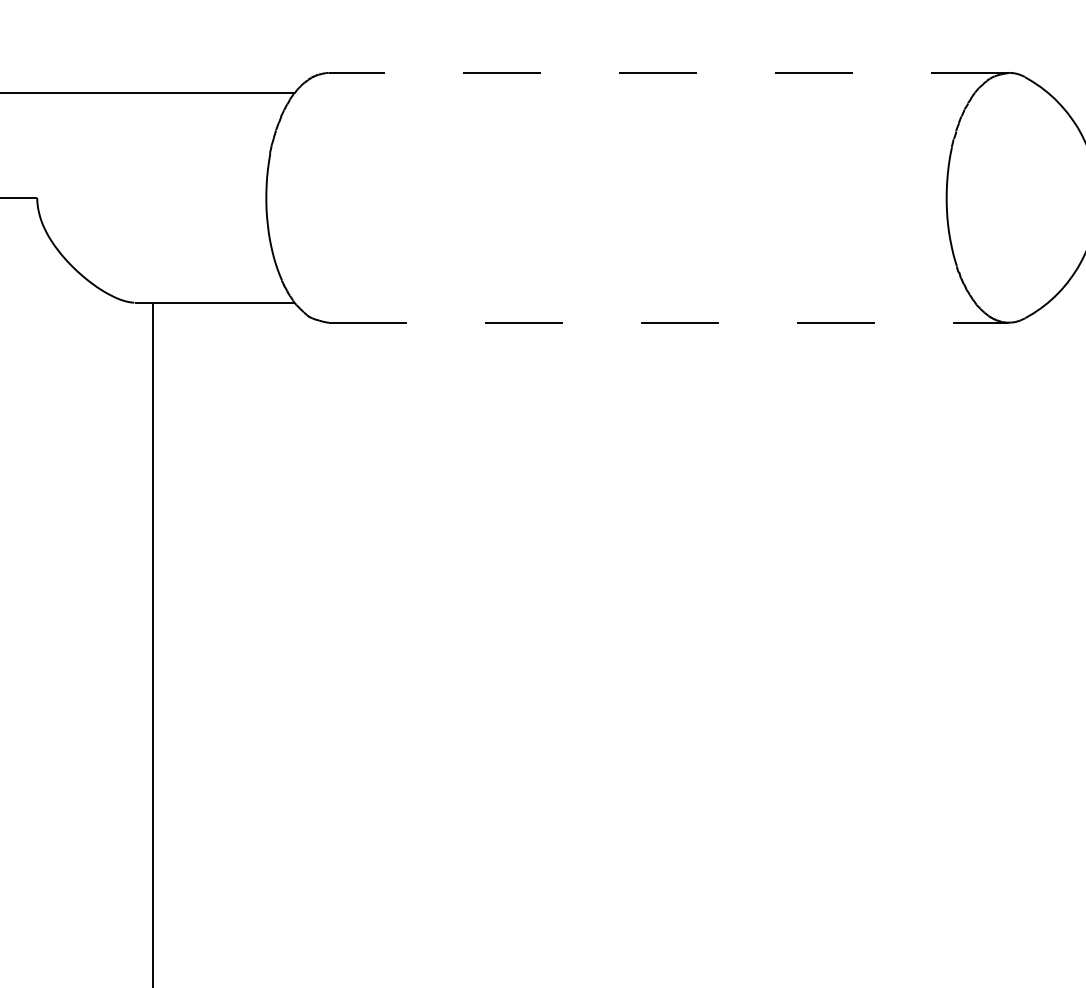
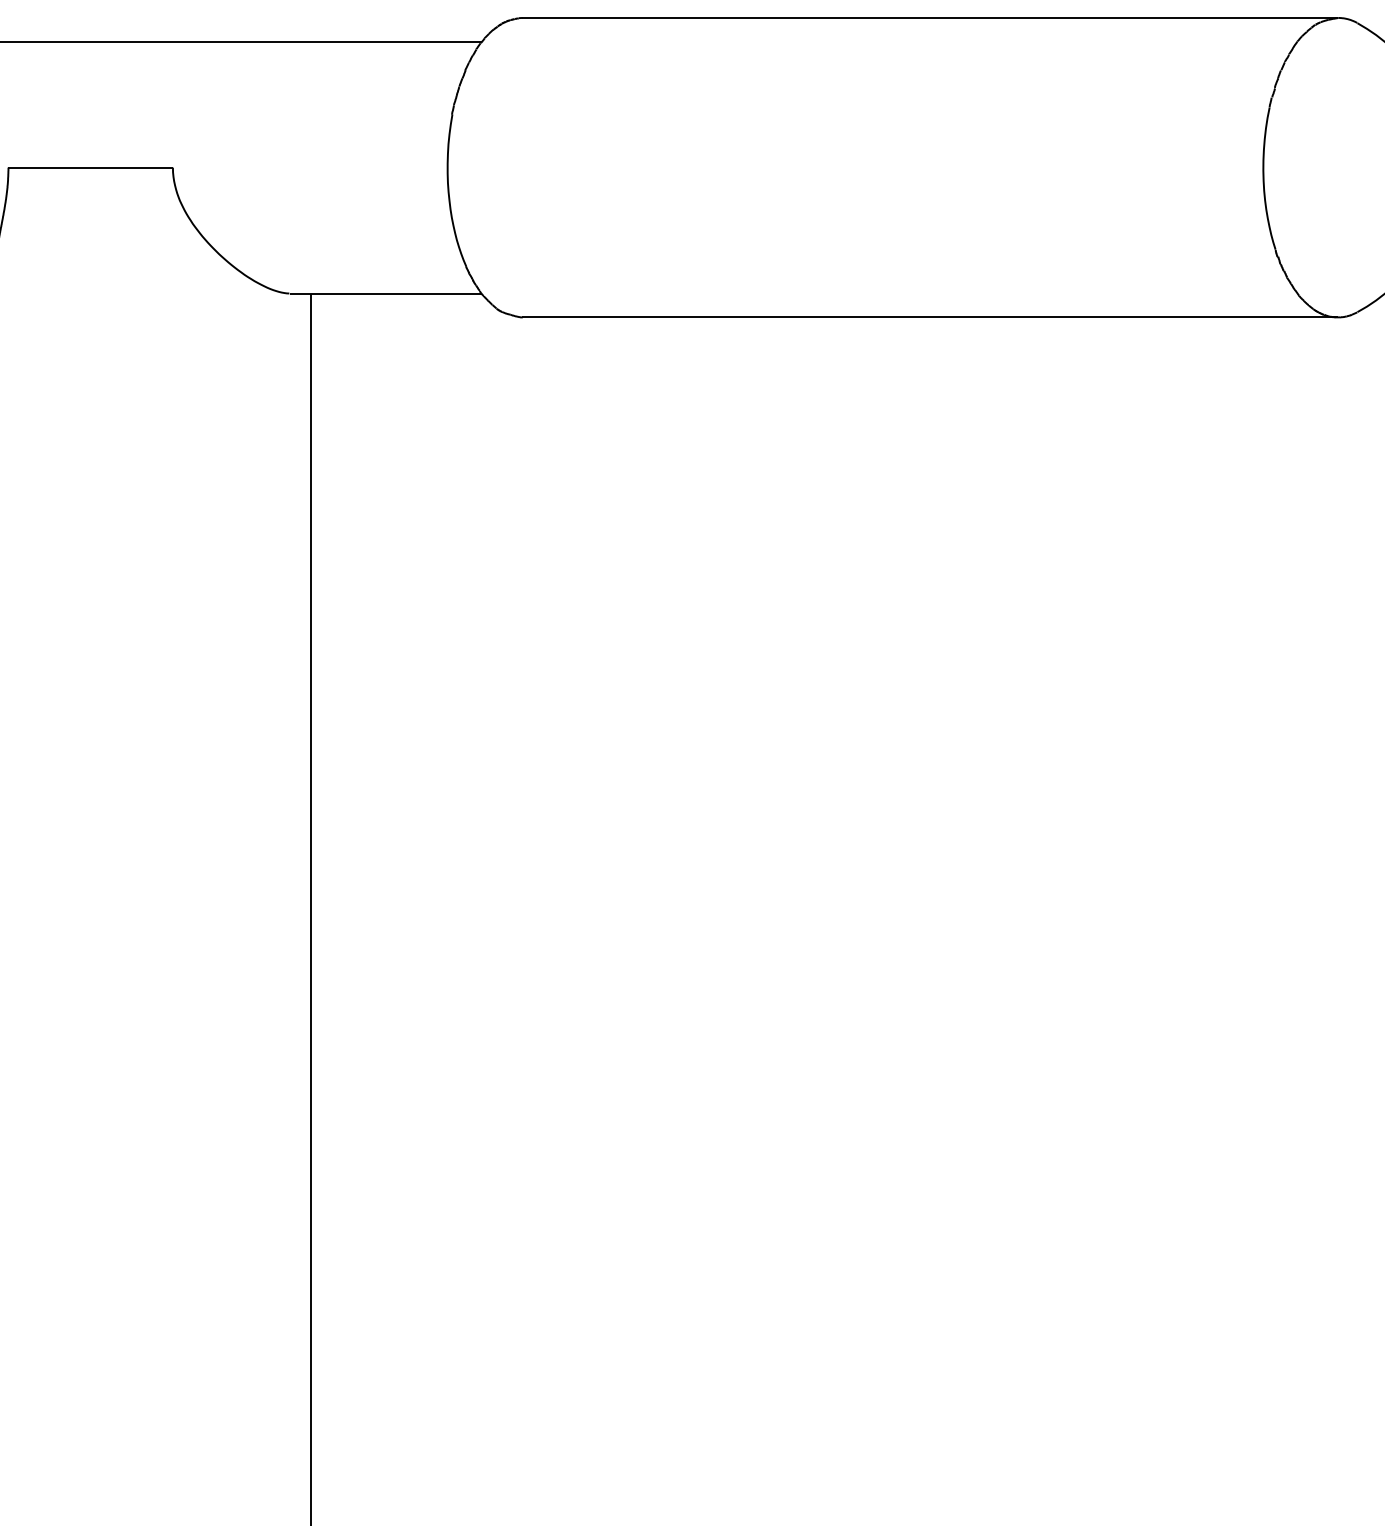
line: (669, 72) -> (930, 17), dashed -> solid
line: (669, 322) -> (930, 317), dashed -> solid

